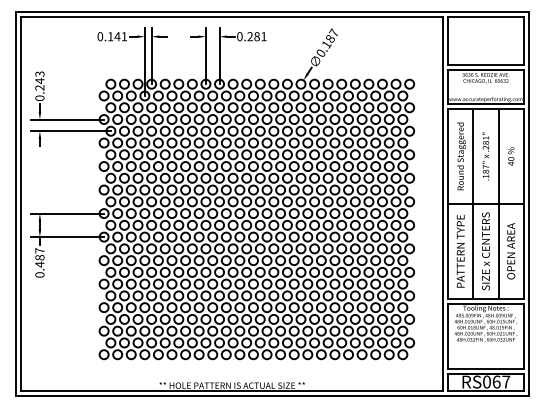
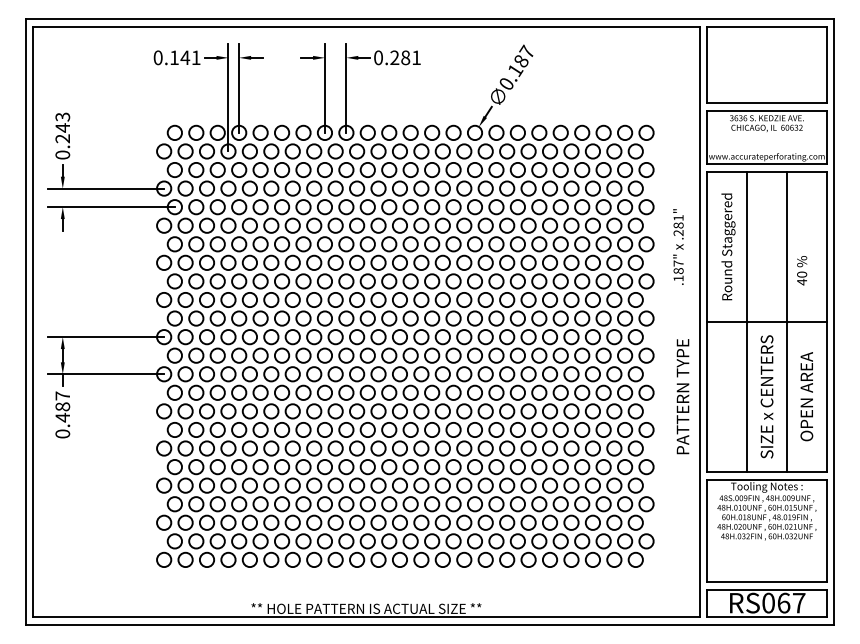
text: (485, 156) -> (677, 247), moved
text: (511, 156) -> (802, 270), moved
text: (460, 250) -> (682, 395), moved

